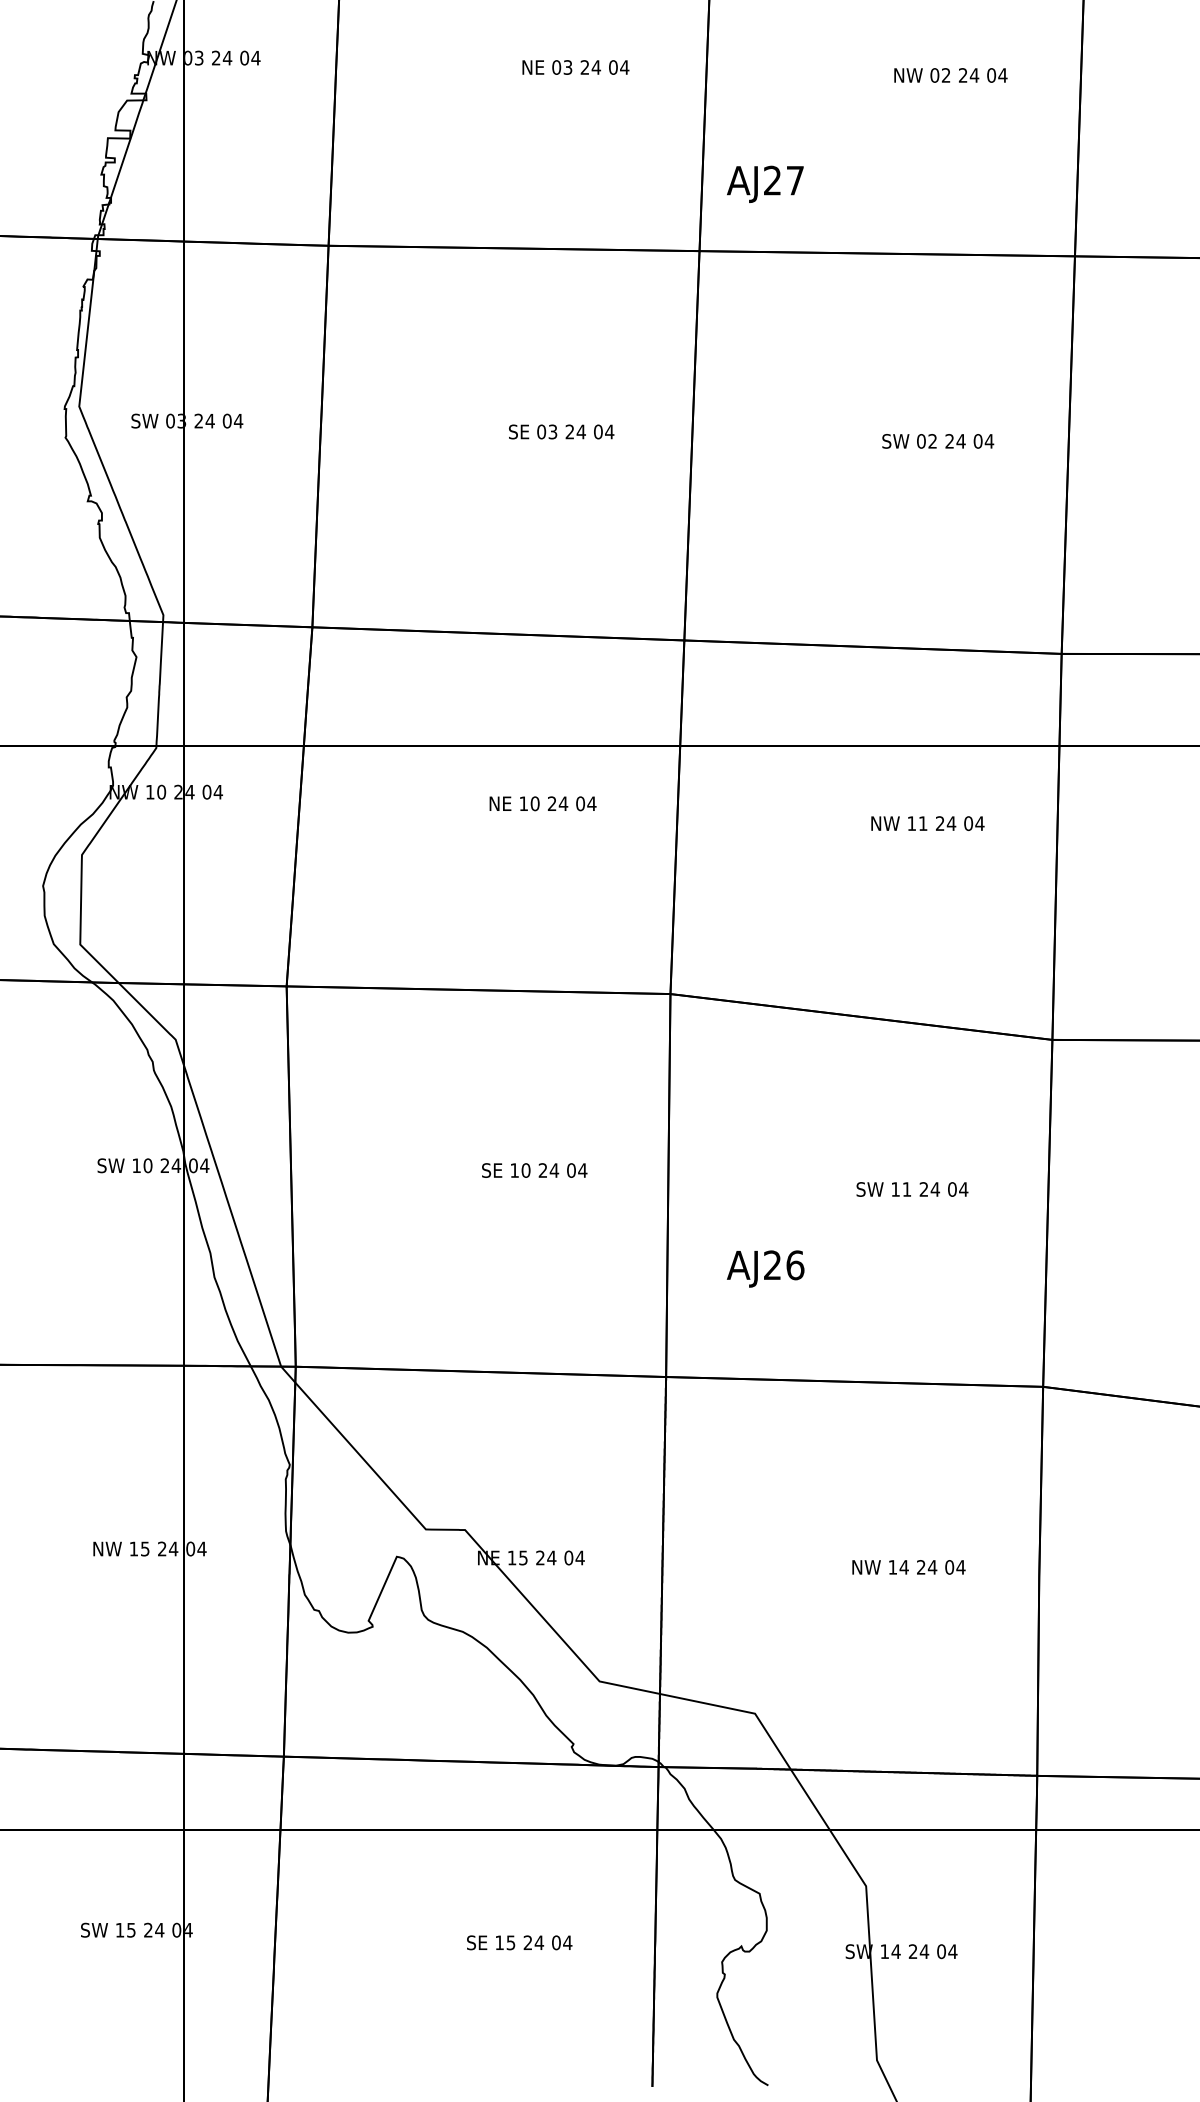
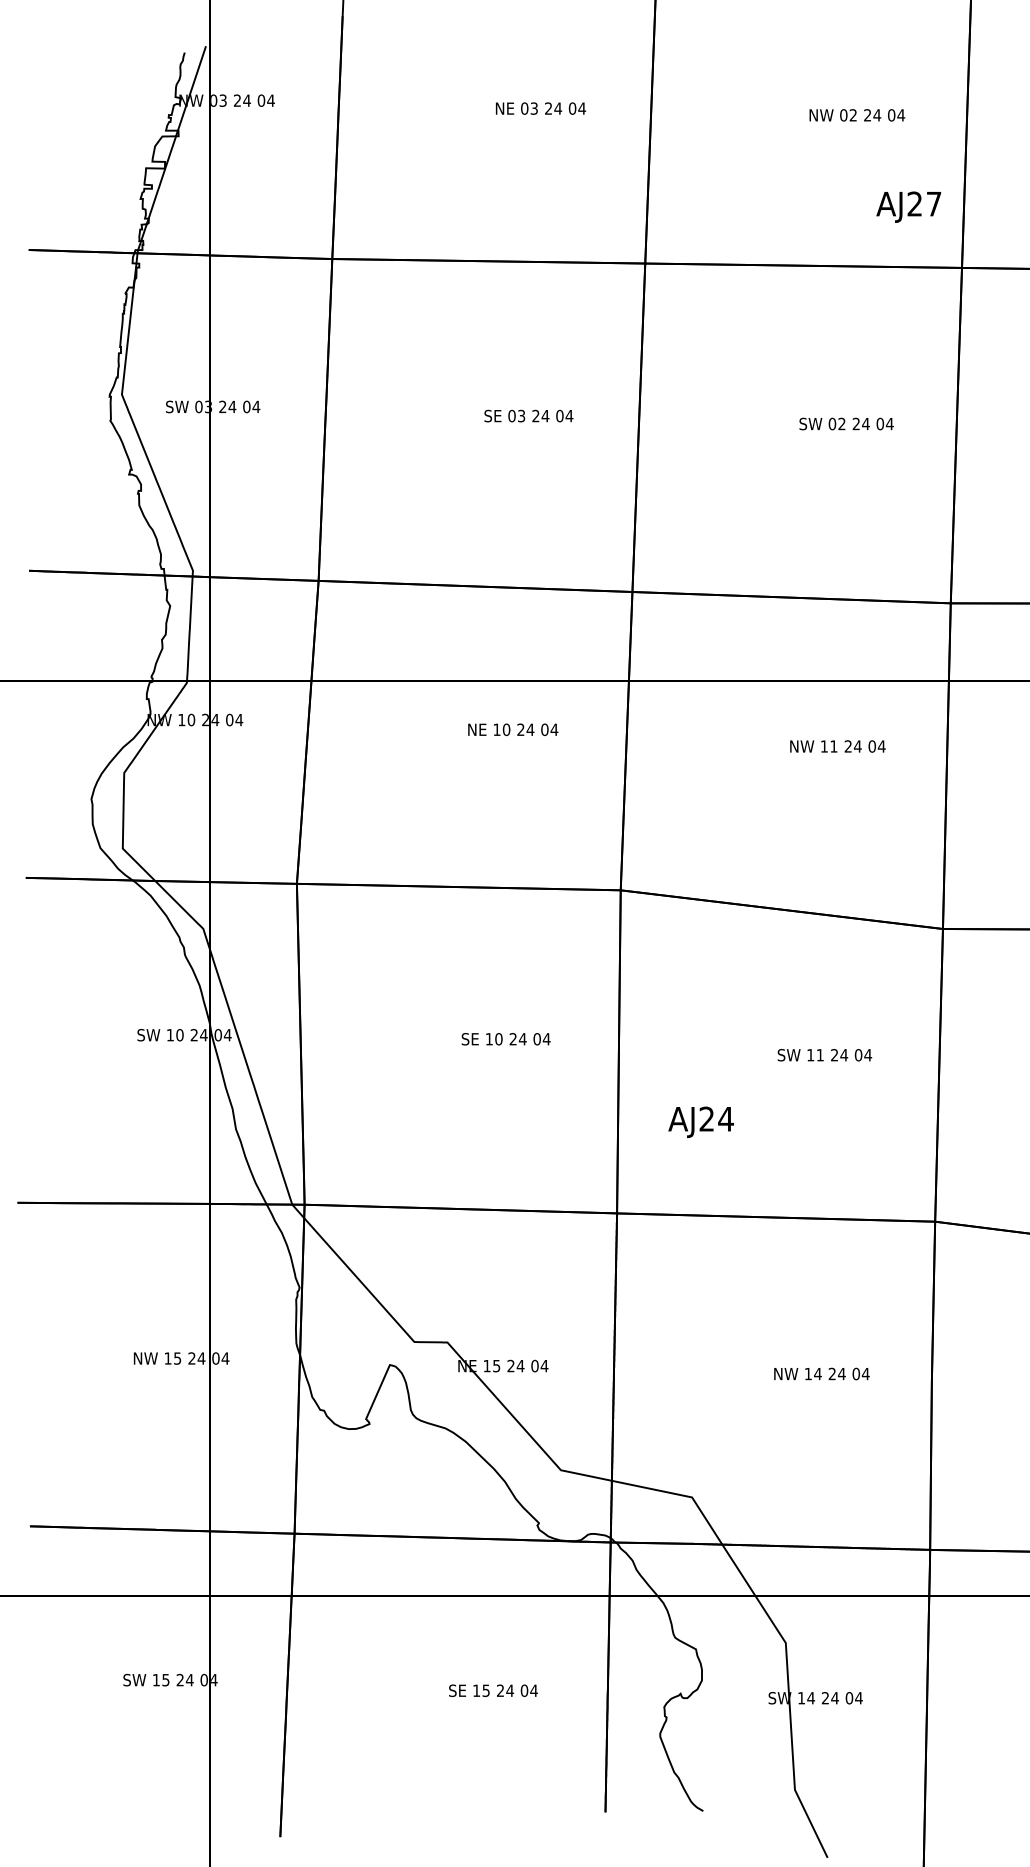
text: (765, 183) -> (908, 206), moved
text: (794, 1264) -> (725, 1118), AJ26 -> AJ24

